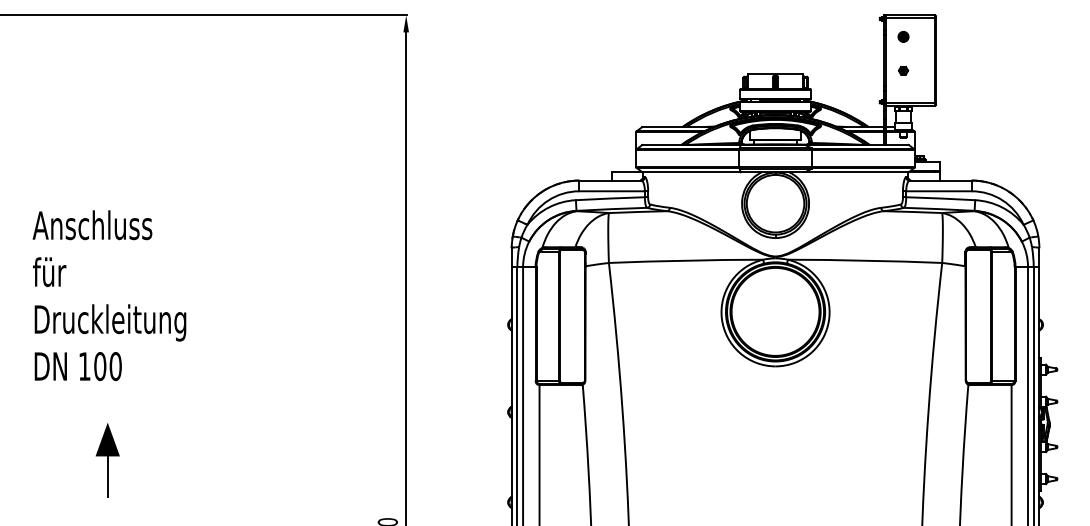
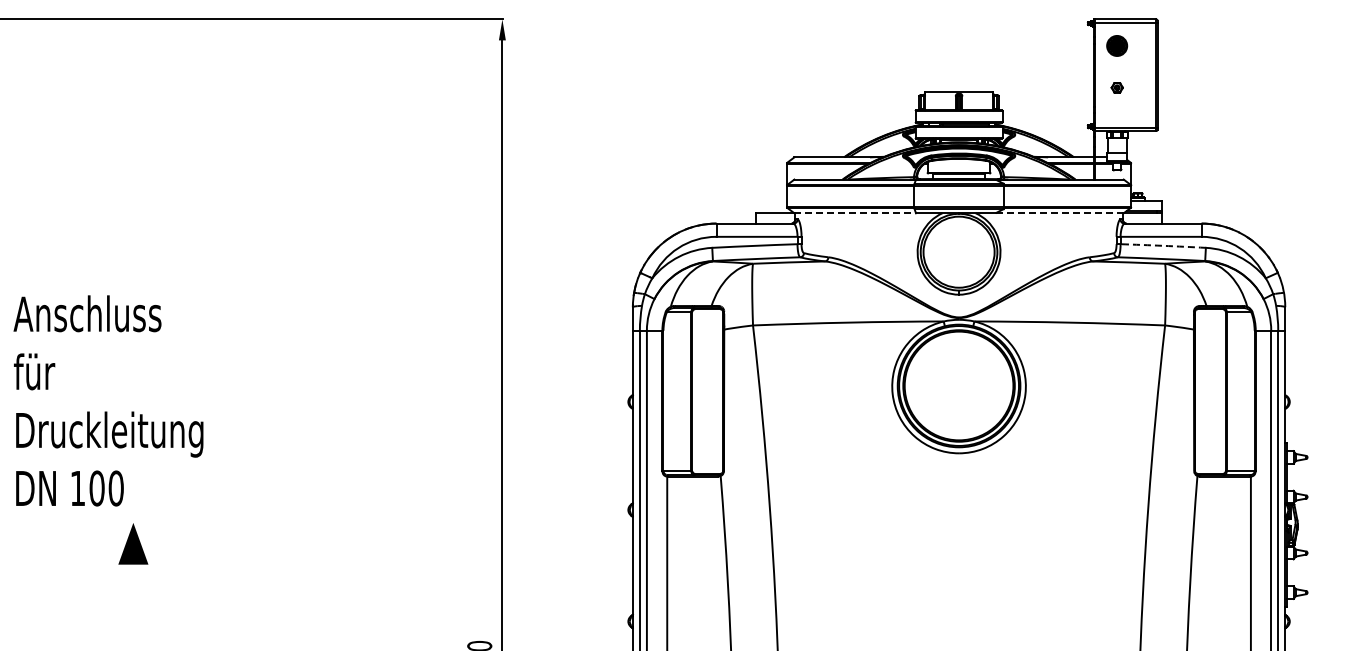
part: (903, 36) -> (1117, 45), size x1.6
line: (691, 172) -> (855, 213), solid -> dashed
line: (857, 172) -> (1060, 213), solid -> dashed
arc: (940, 198) -> (1163, 245), solid -> dashed
text: (109, 295) -> (108, 400), moved
line: (107, 476) -> (133, 589), removed

